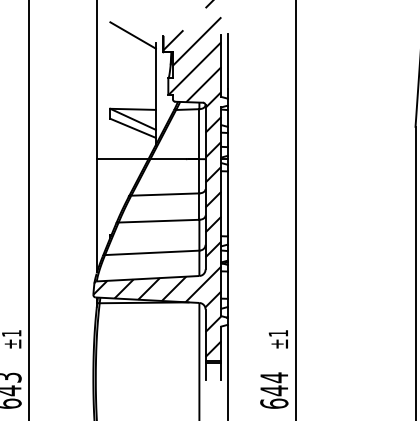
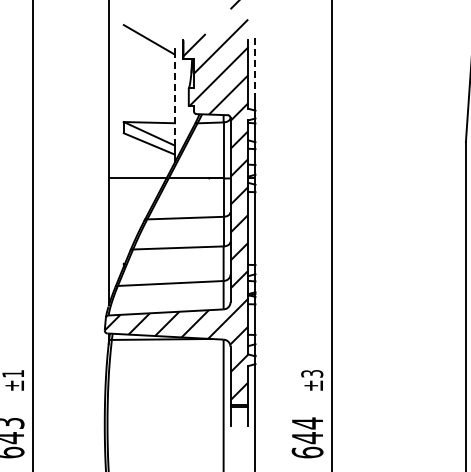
line: (227, 61) -> (255, 69), solid -> dashed
line: (155, 89) -> (174, 100), solid -> dashed
text: (278, 333) -> (312, 373), ±1 -> ±3

